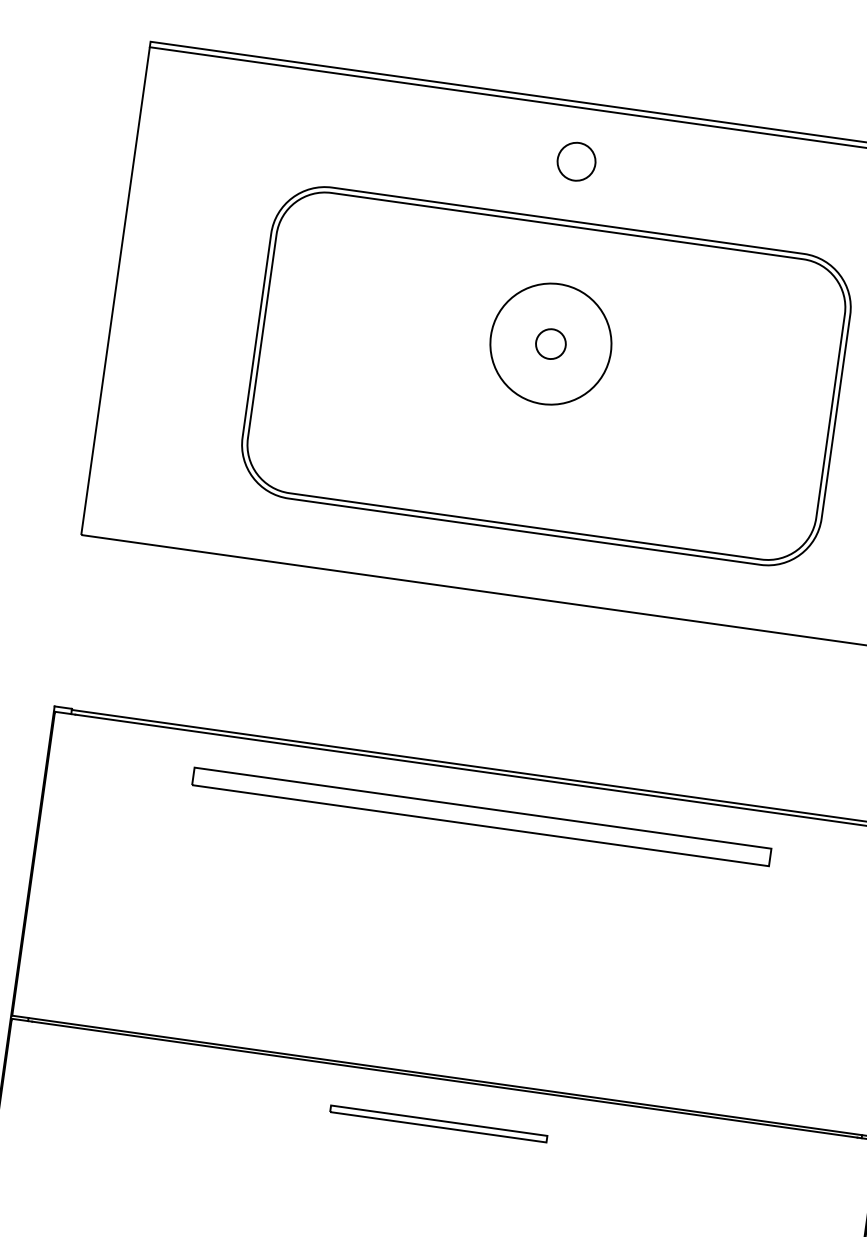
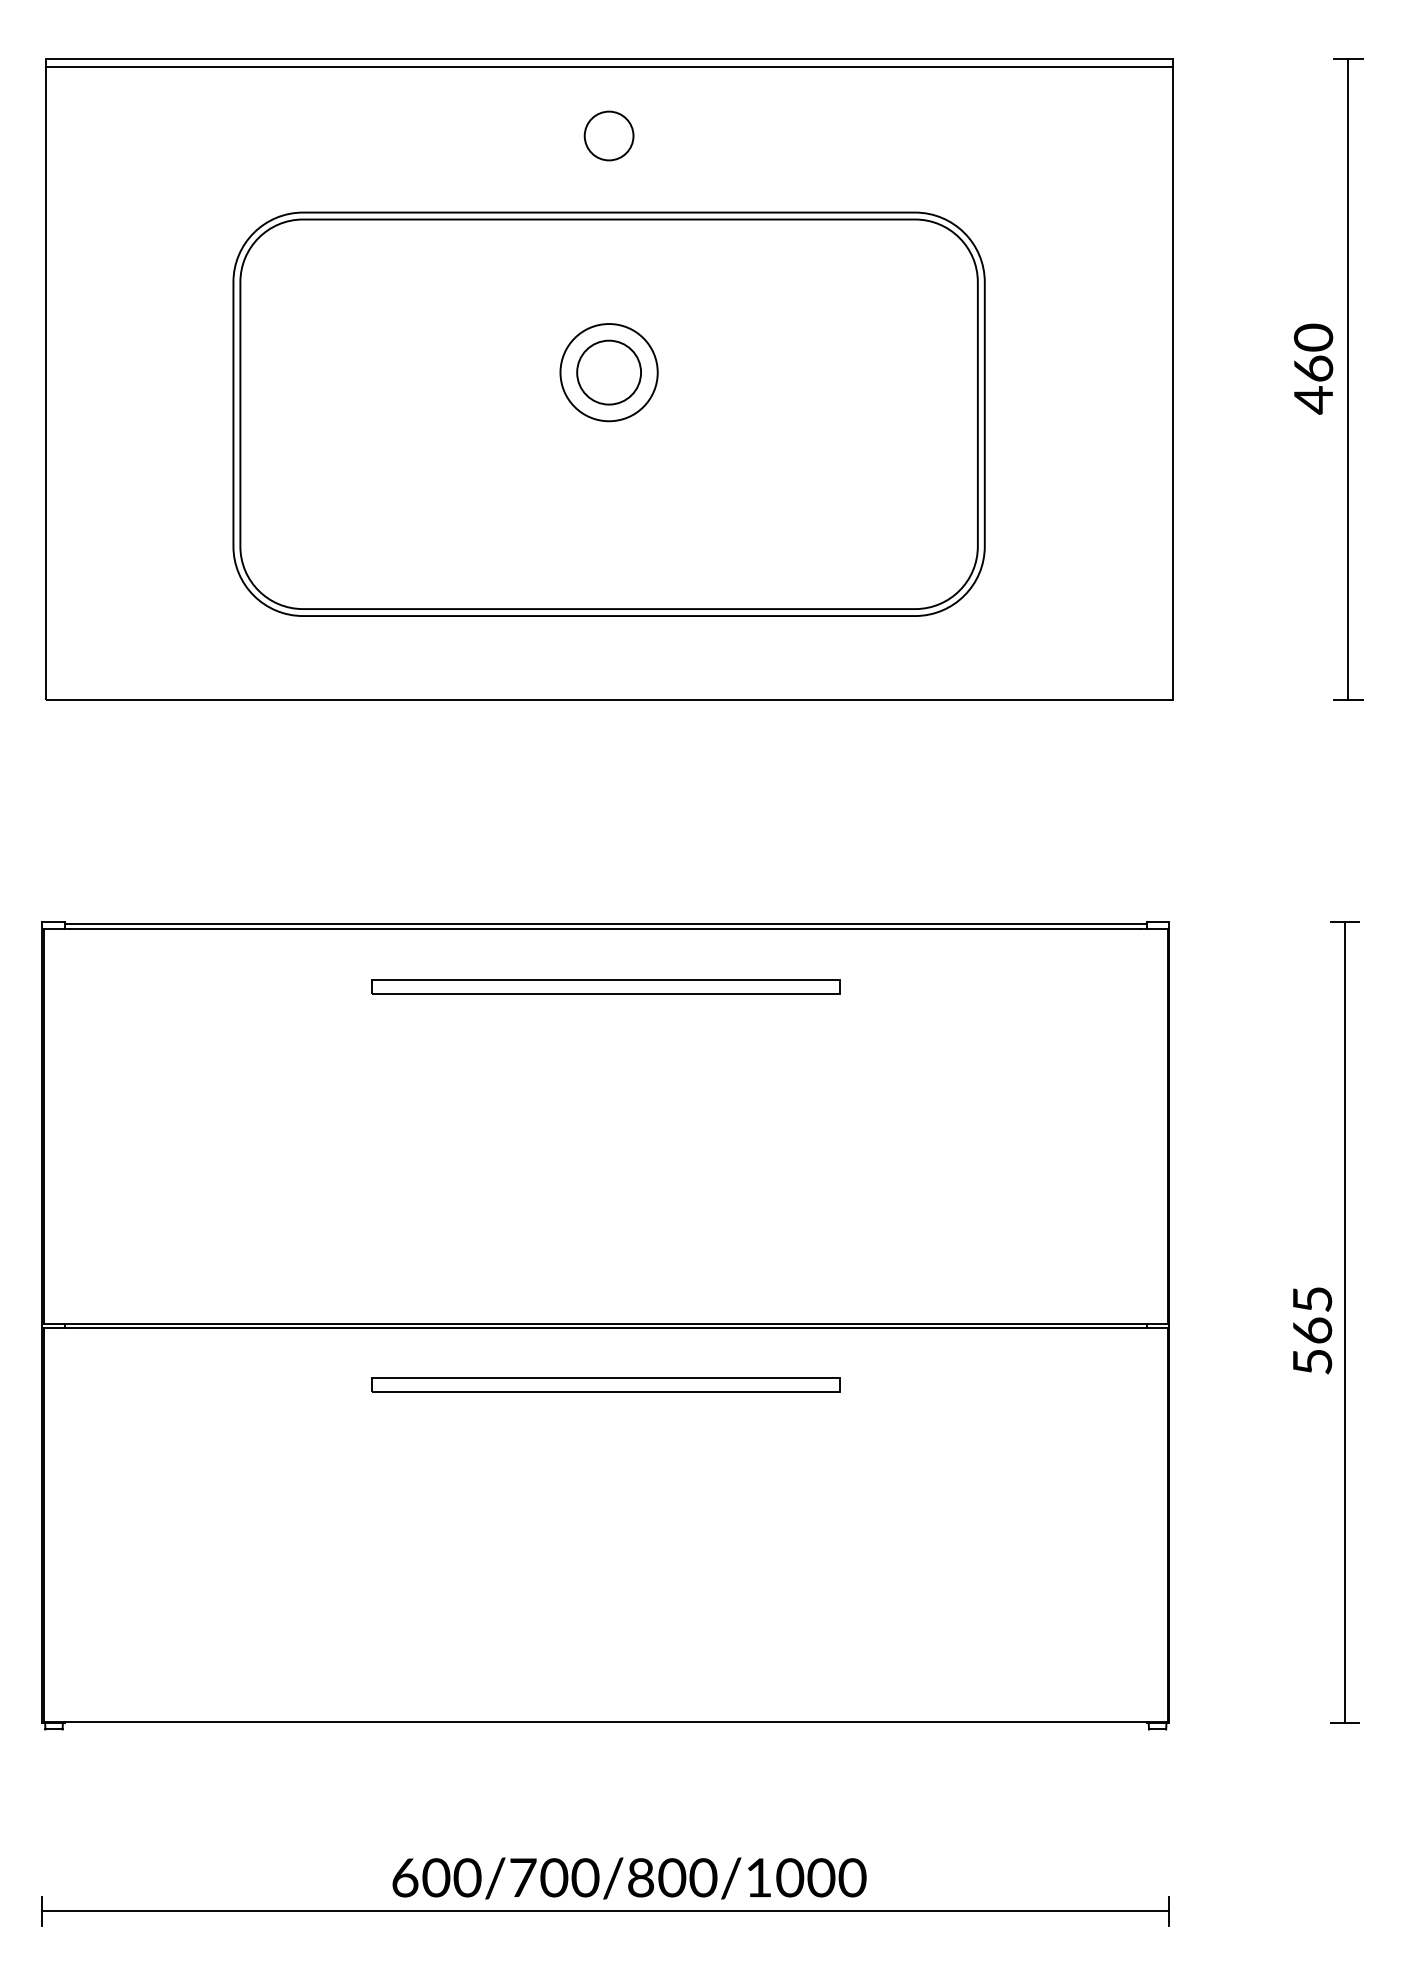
circle: (550, 343) -> (608, 372), size x0.62
circle: (551, 344) -> (609, 372), size x1.67
part: (481, 816) -> (605, 986), size x0.62
part: (438, 1123) -> (605, 1384), size x1.67

